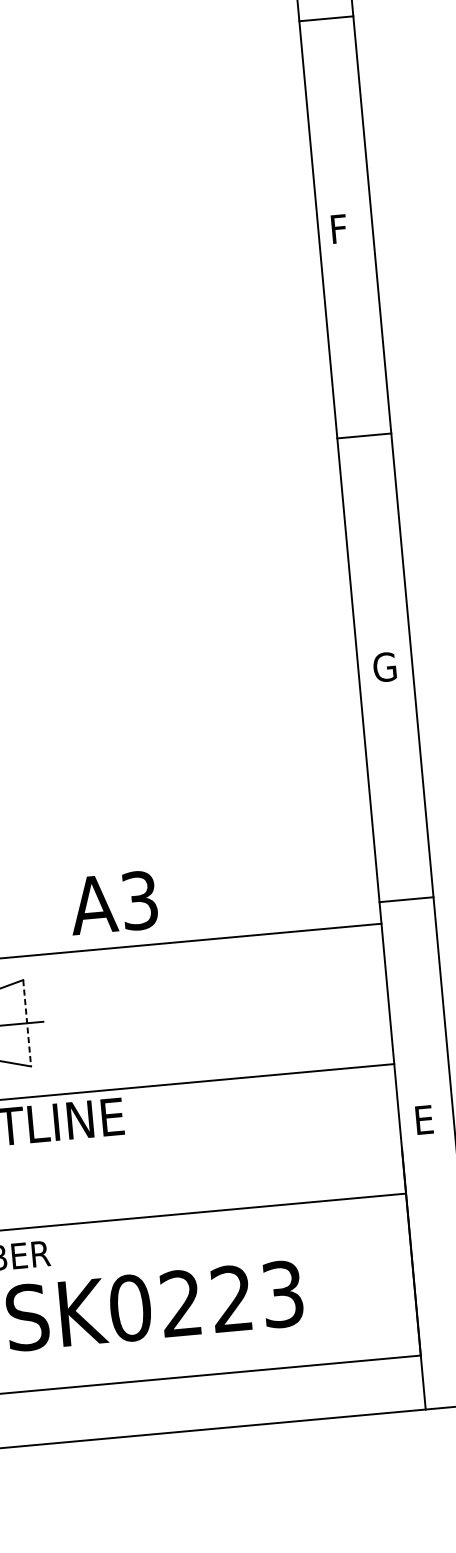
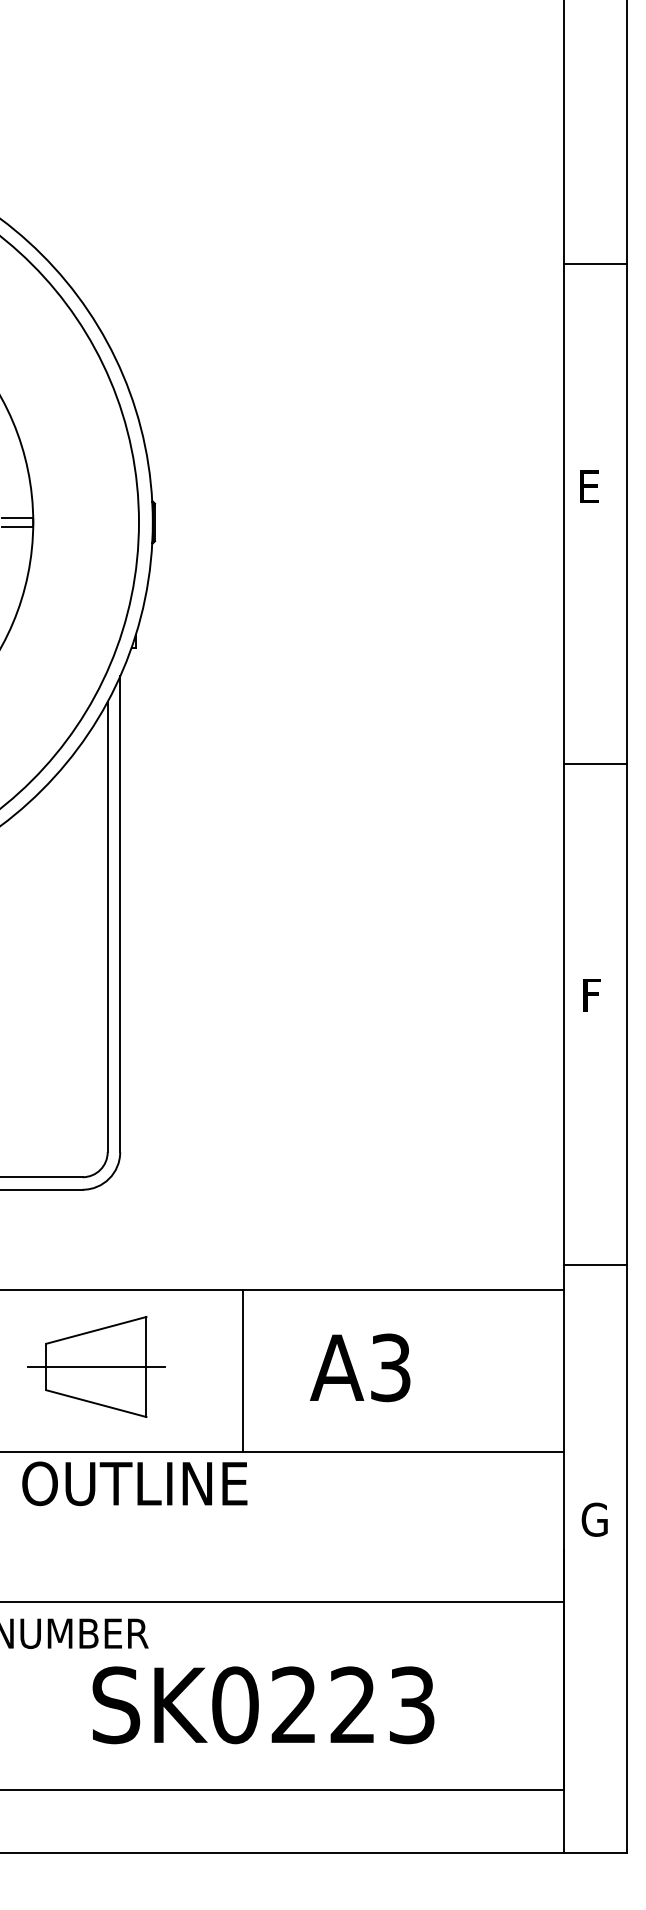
line: (326, 18) -> (595, 263), moved
text: (342, 228) -> (591, 486), F -> E
line: (364, 436) -> (595, 764), moved
text: (384, 667) -> (594, 995), G -> F
text: (113, 902) -> (360, 1367), moved
line: (110, 1018) -> (242, 1370), added
line: (27, 1023) -> (146, 1367), dashed -> solid
text: (425, 1119) -> (594, 1519), E -> G

